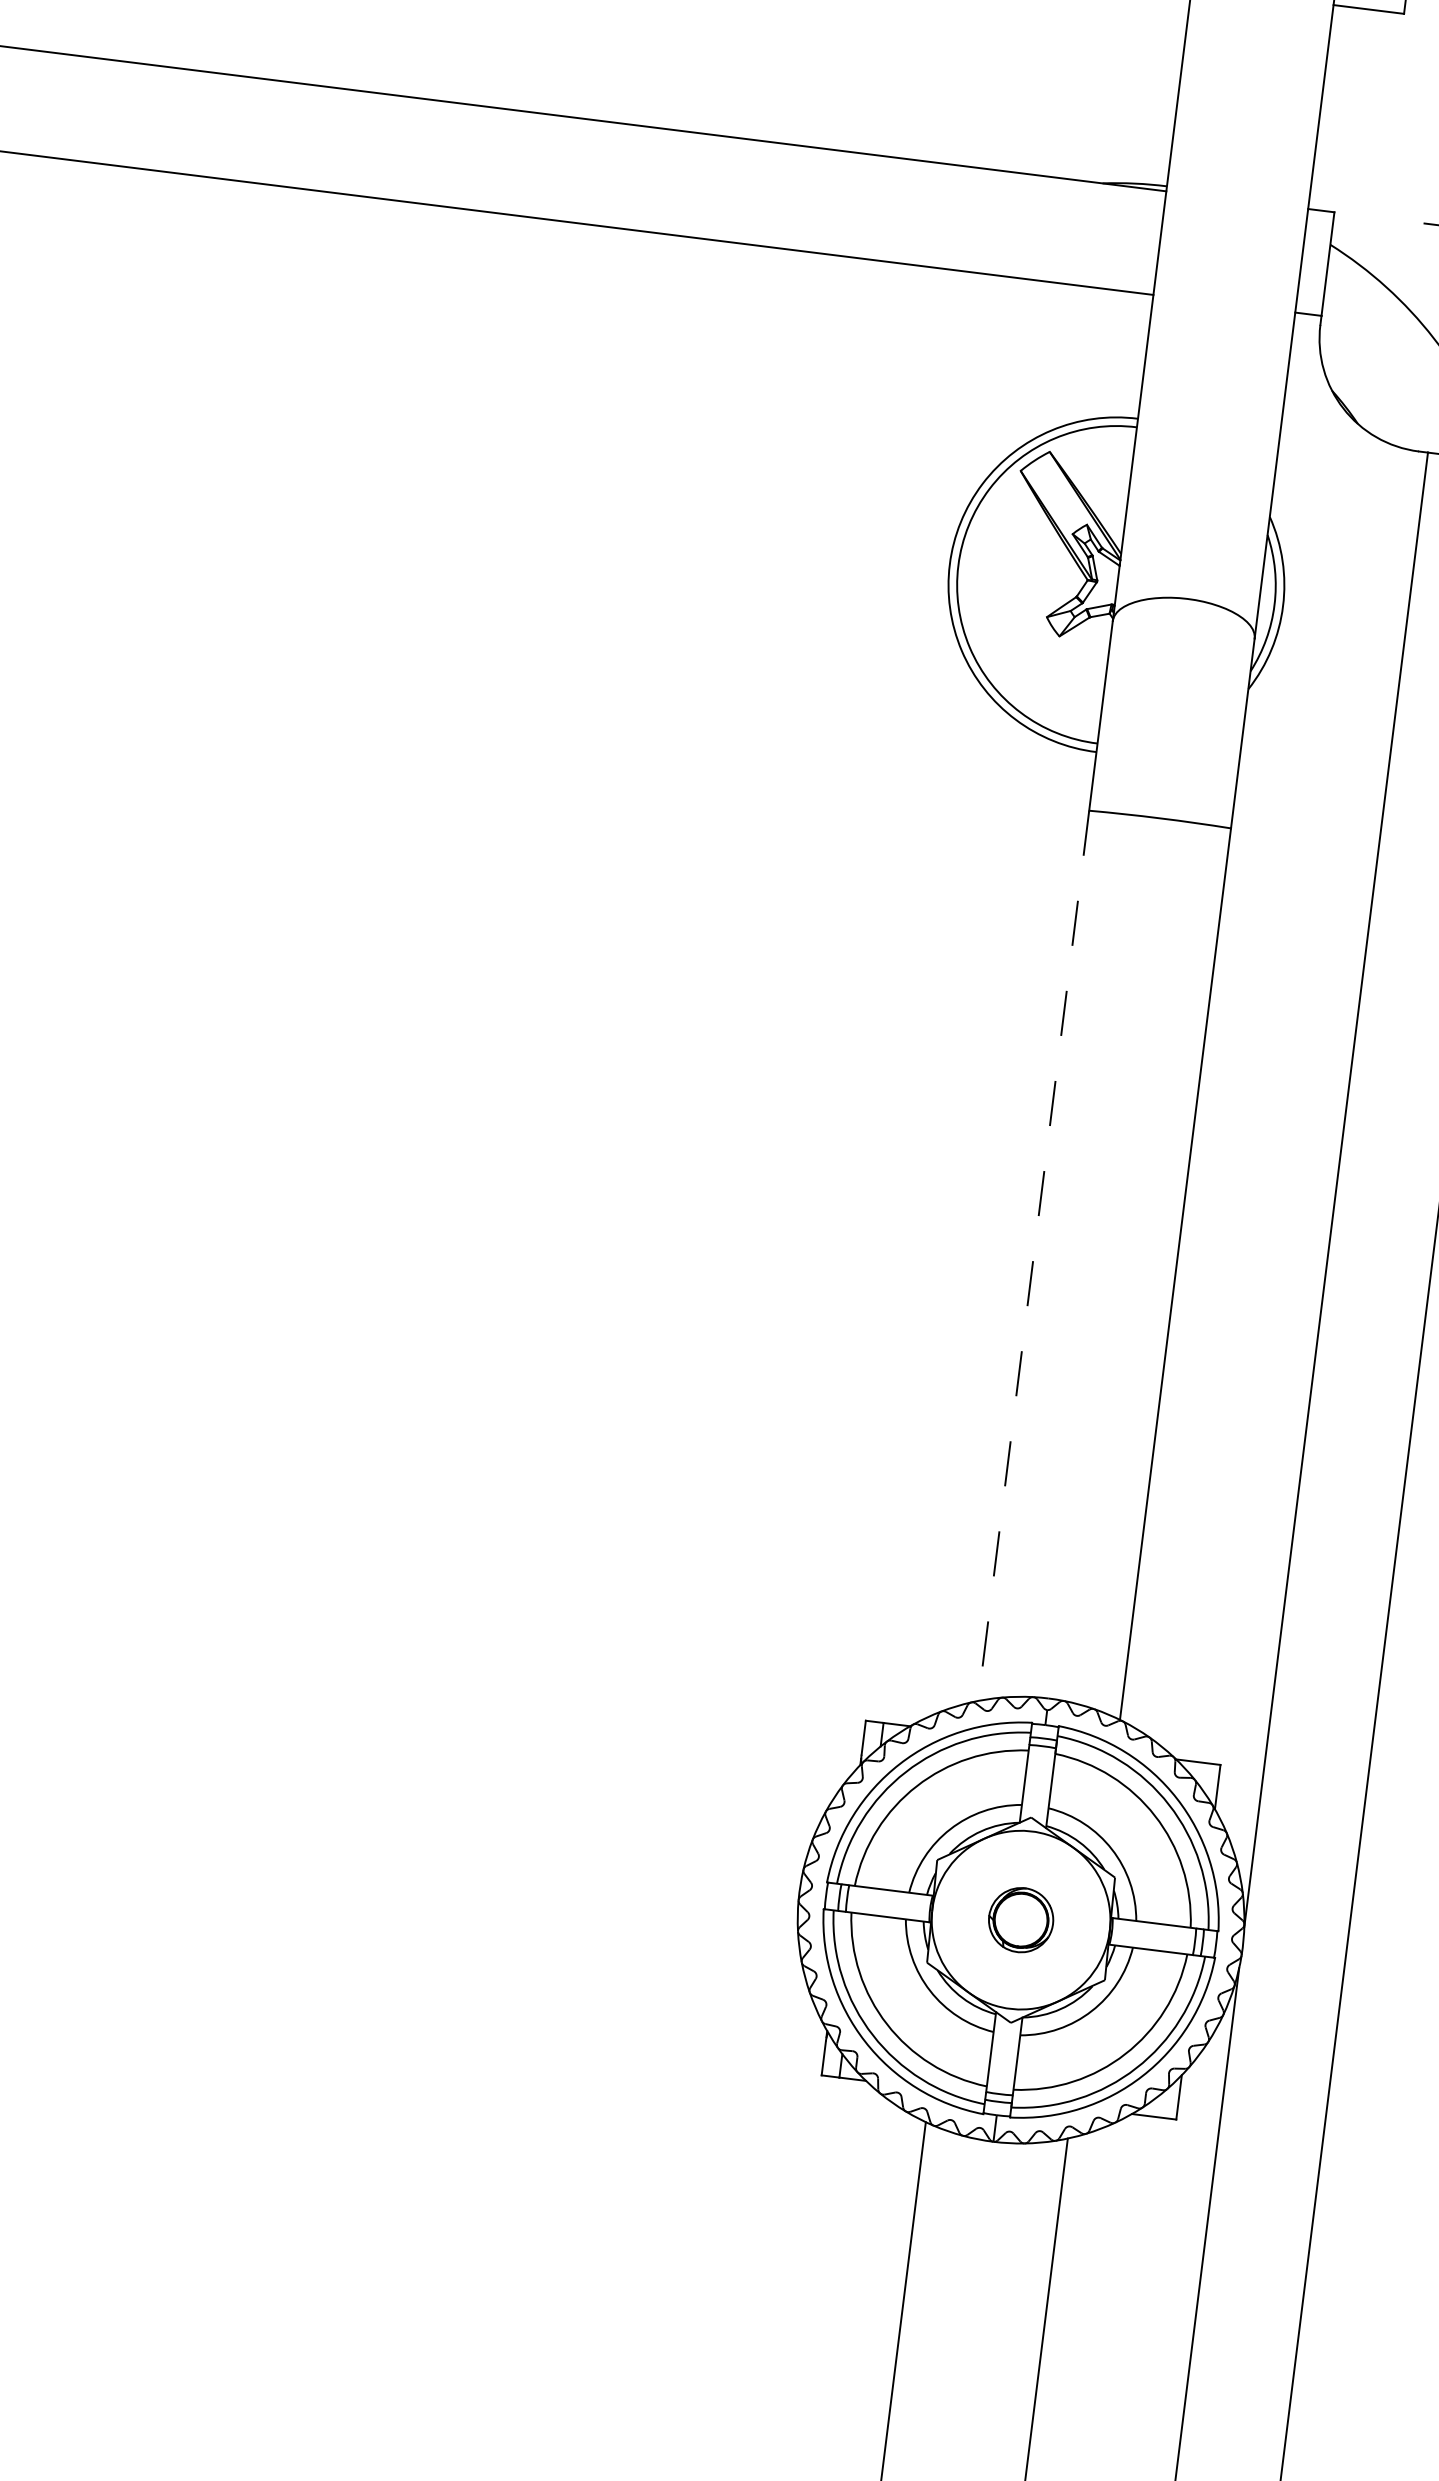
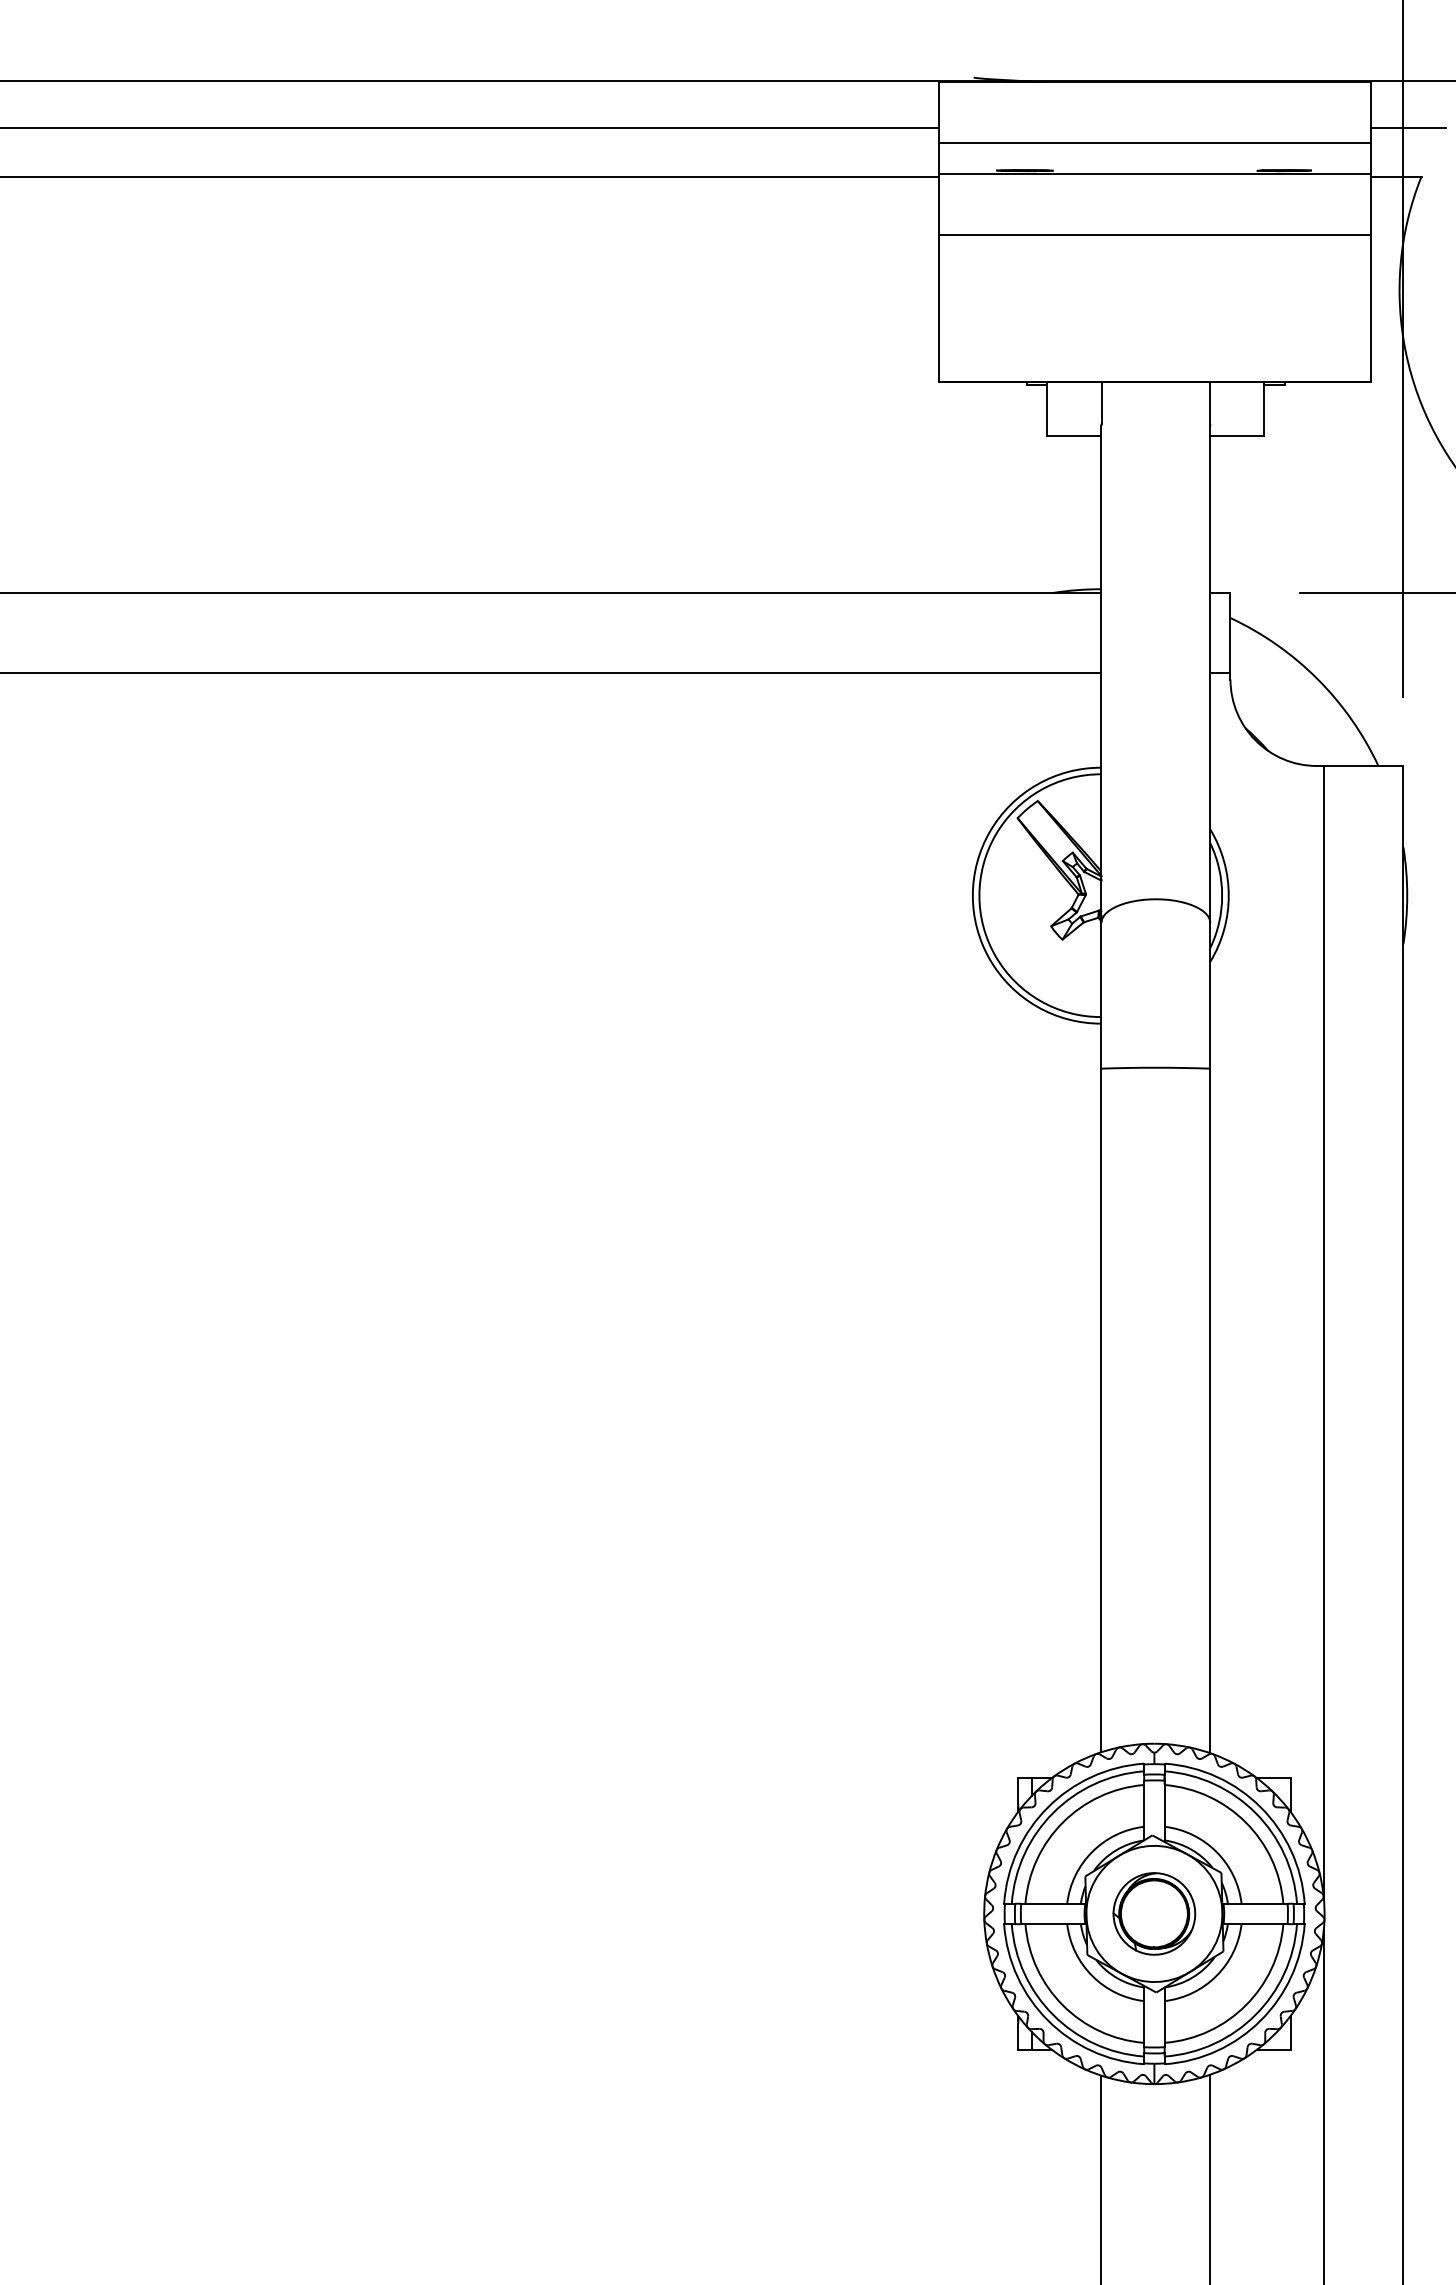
line: (1033, 1255) -> (1101, 1410), dashed -> solid
part: (1021, 1919) -> (1154, 1913), size x1.67

